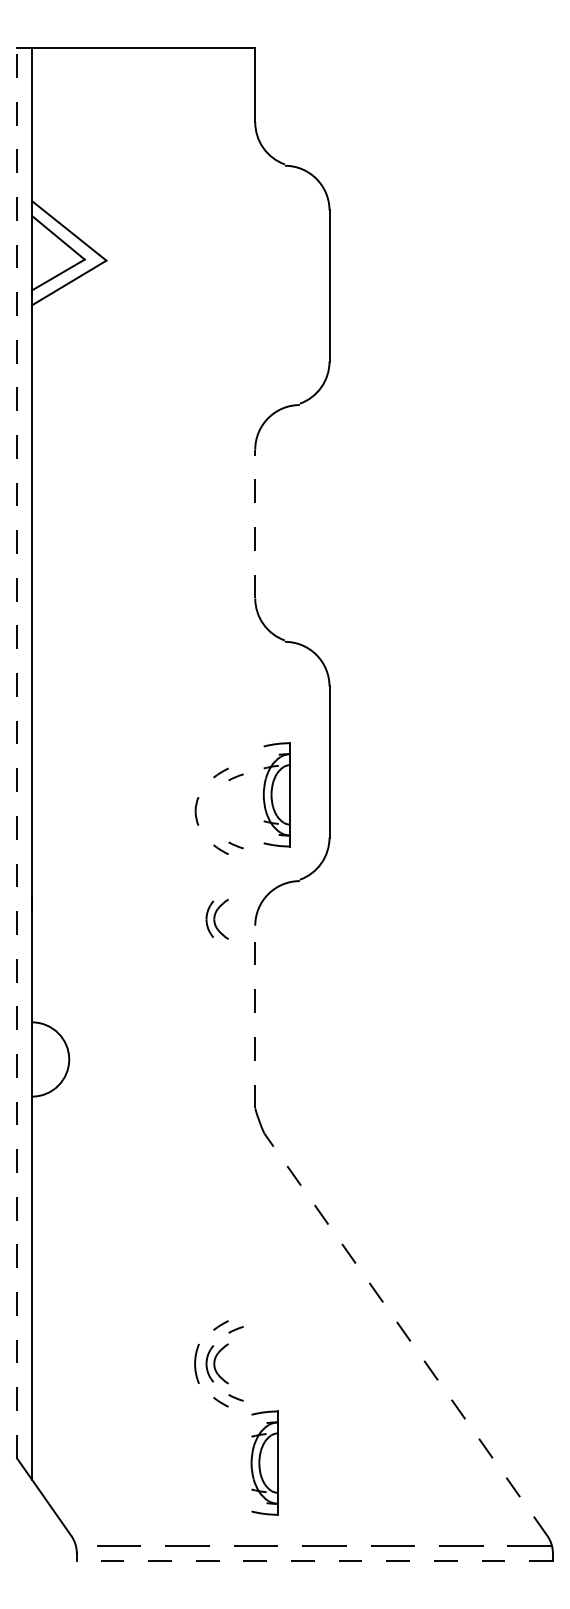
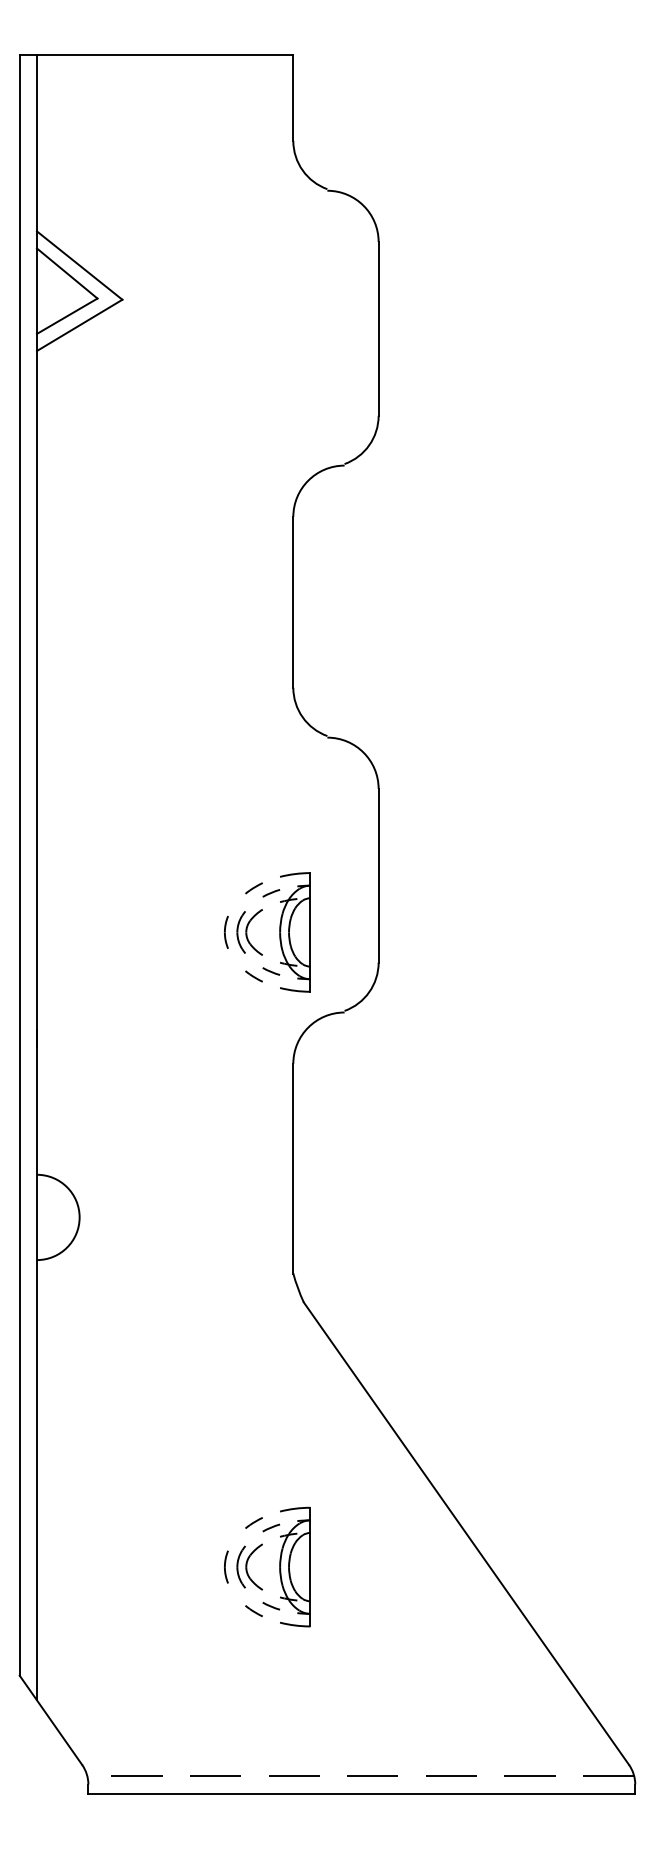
line: (255, 523) -> (293, 601), dashed -> solid
line: (16, 753) -> (19, 865), dashed -> solid
part: (276, 794) -> (294, 932), moved
part: (217, 919) -> (249, 932), moved
line: (255, 1016) -> (293, 1168), dashed -> solid
line: (405, 1334) -> (466, 1533), dashed -> solid
part: (197, 1363) -> (226, 1566), size x0.71
part: (264, 1462) -> (294, 1566), moved
line: (314, 1560) -> (361, 1793), dashed -> solid

